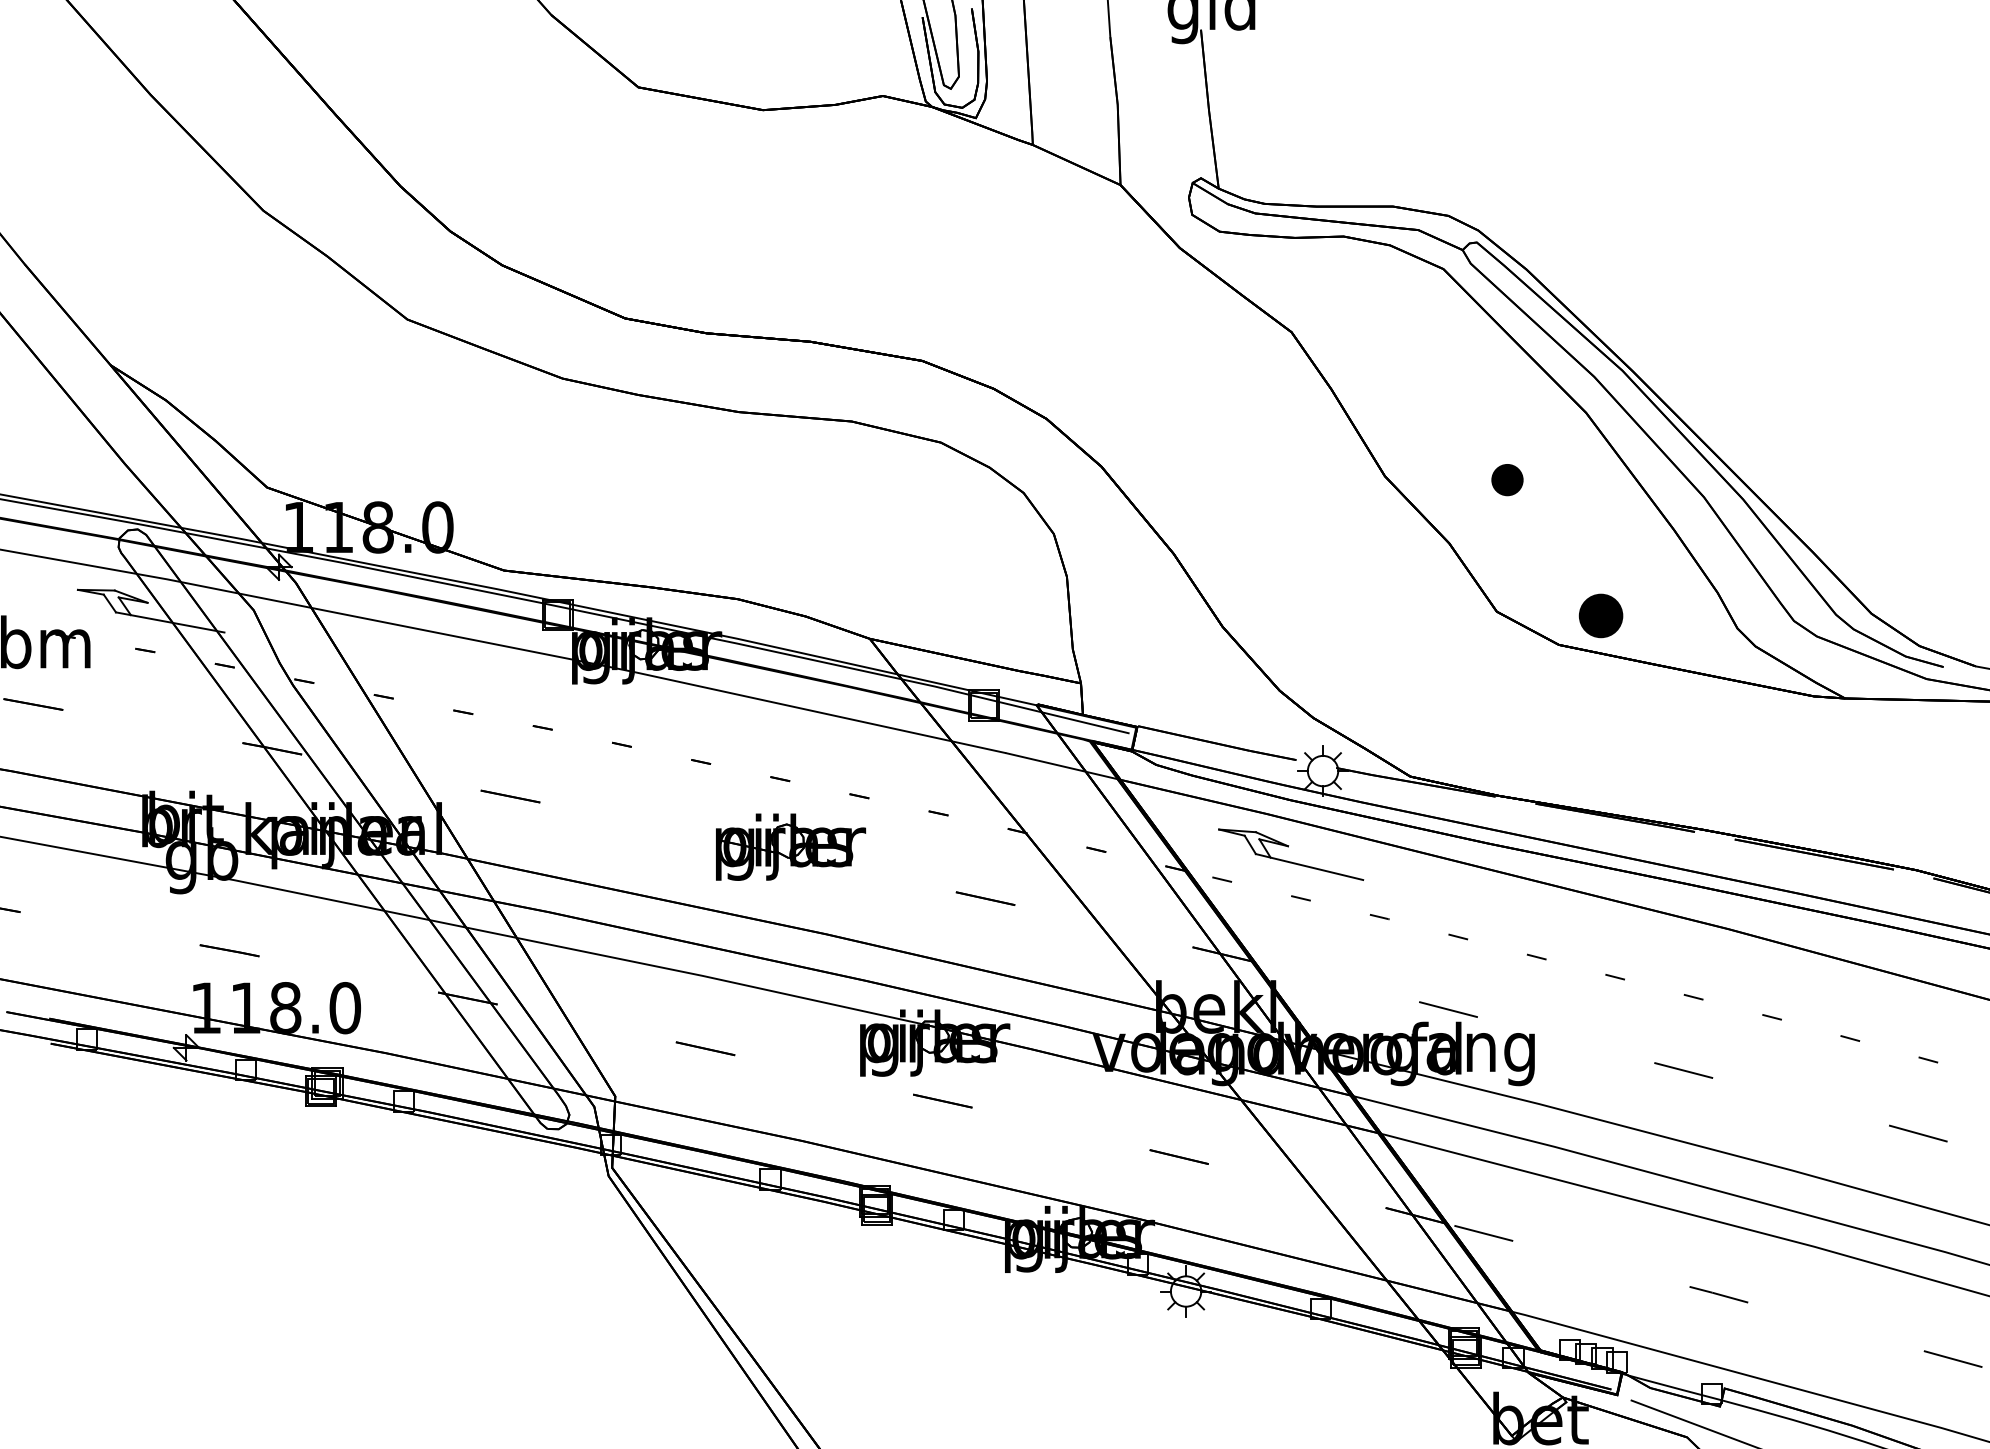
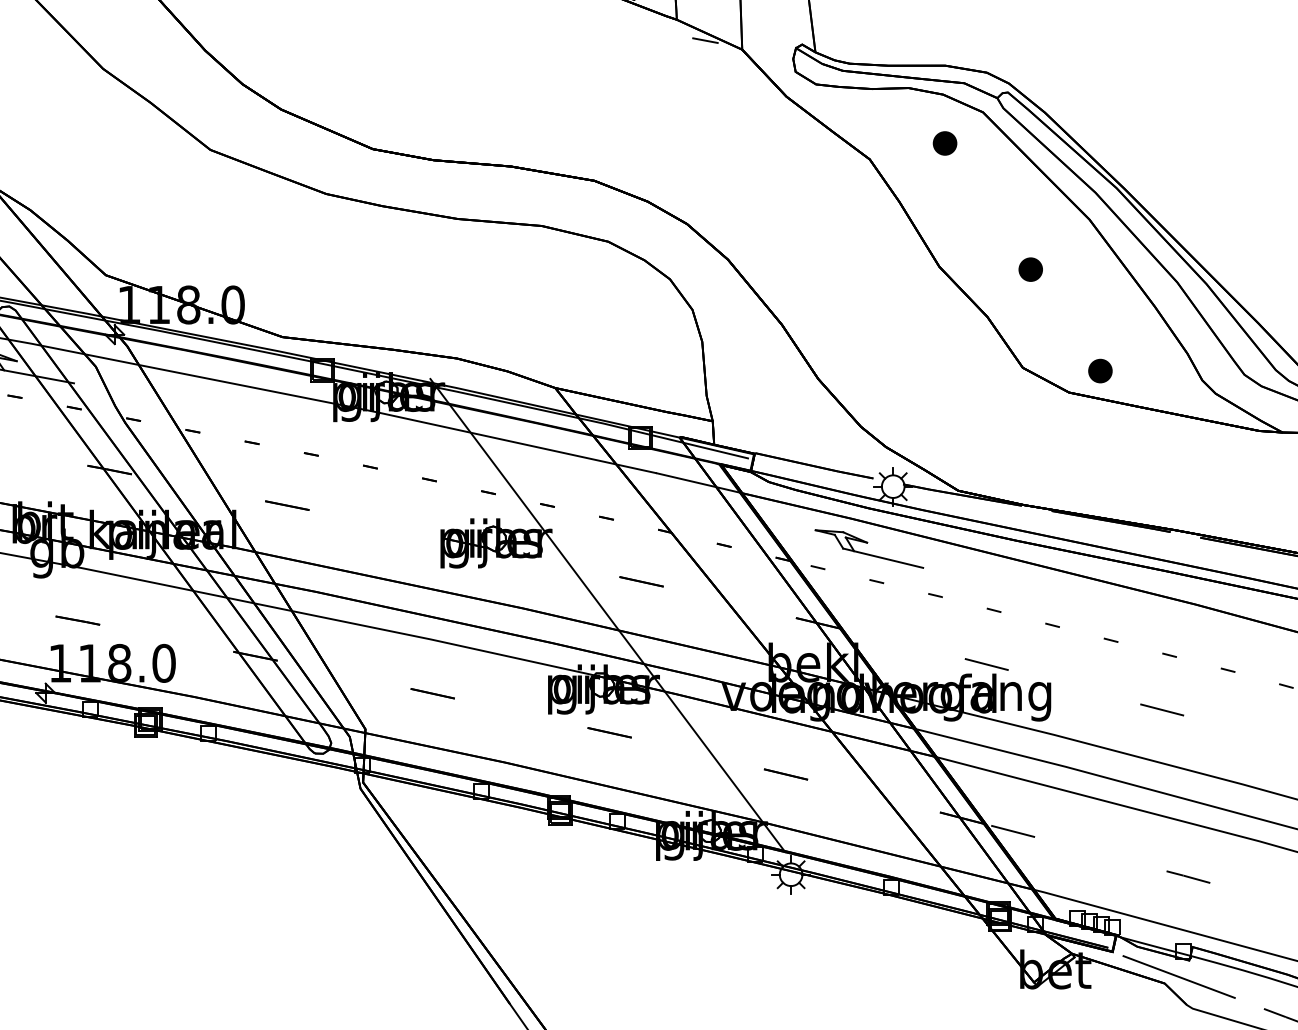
line: (1070, 172) -> (704, 40), added
part: (1392, 310) -> (945, 143), added
part: (1600, 616) -> (1100, 371), size x0.71
line: (940, 943) -> (607, 615), added

